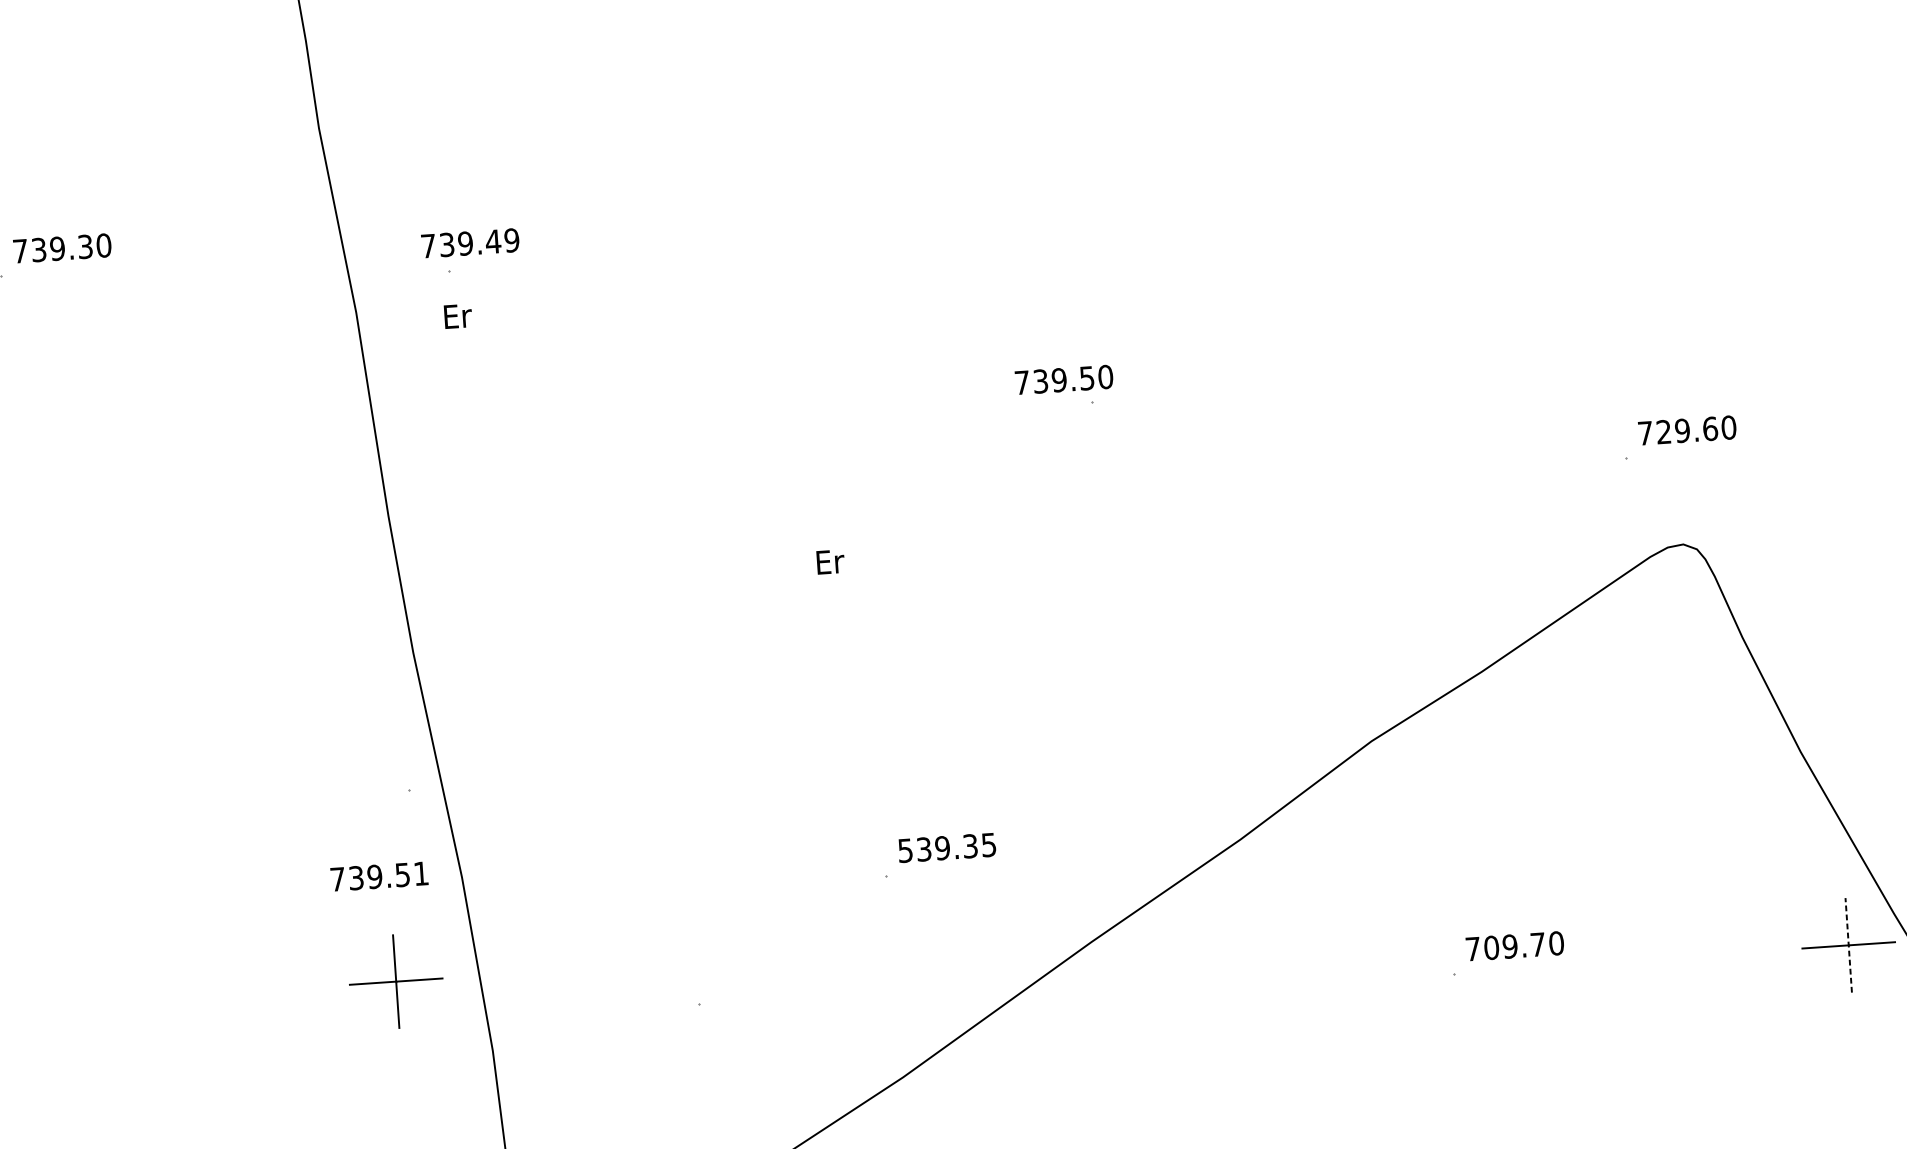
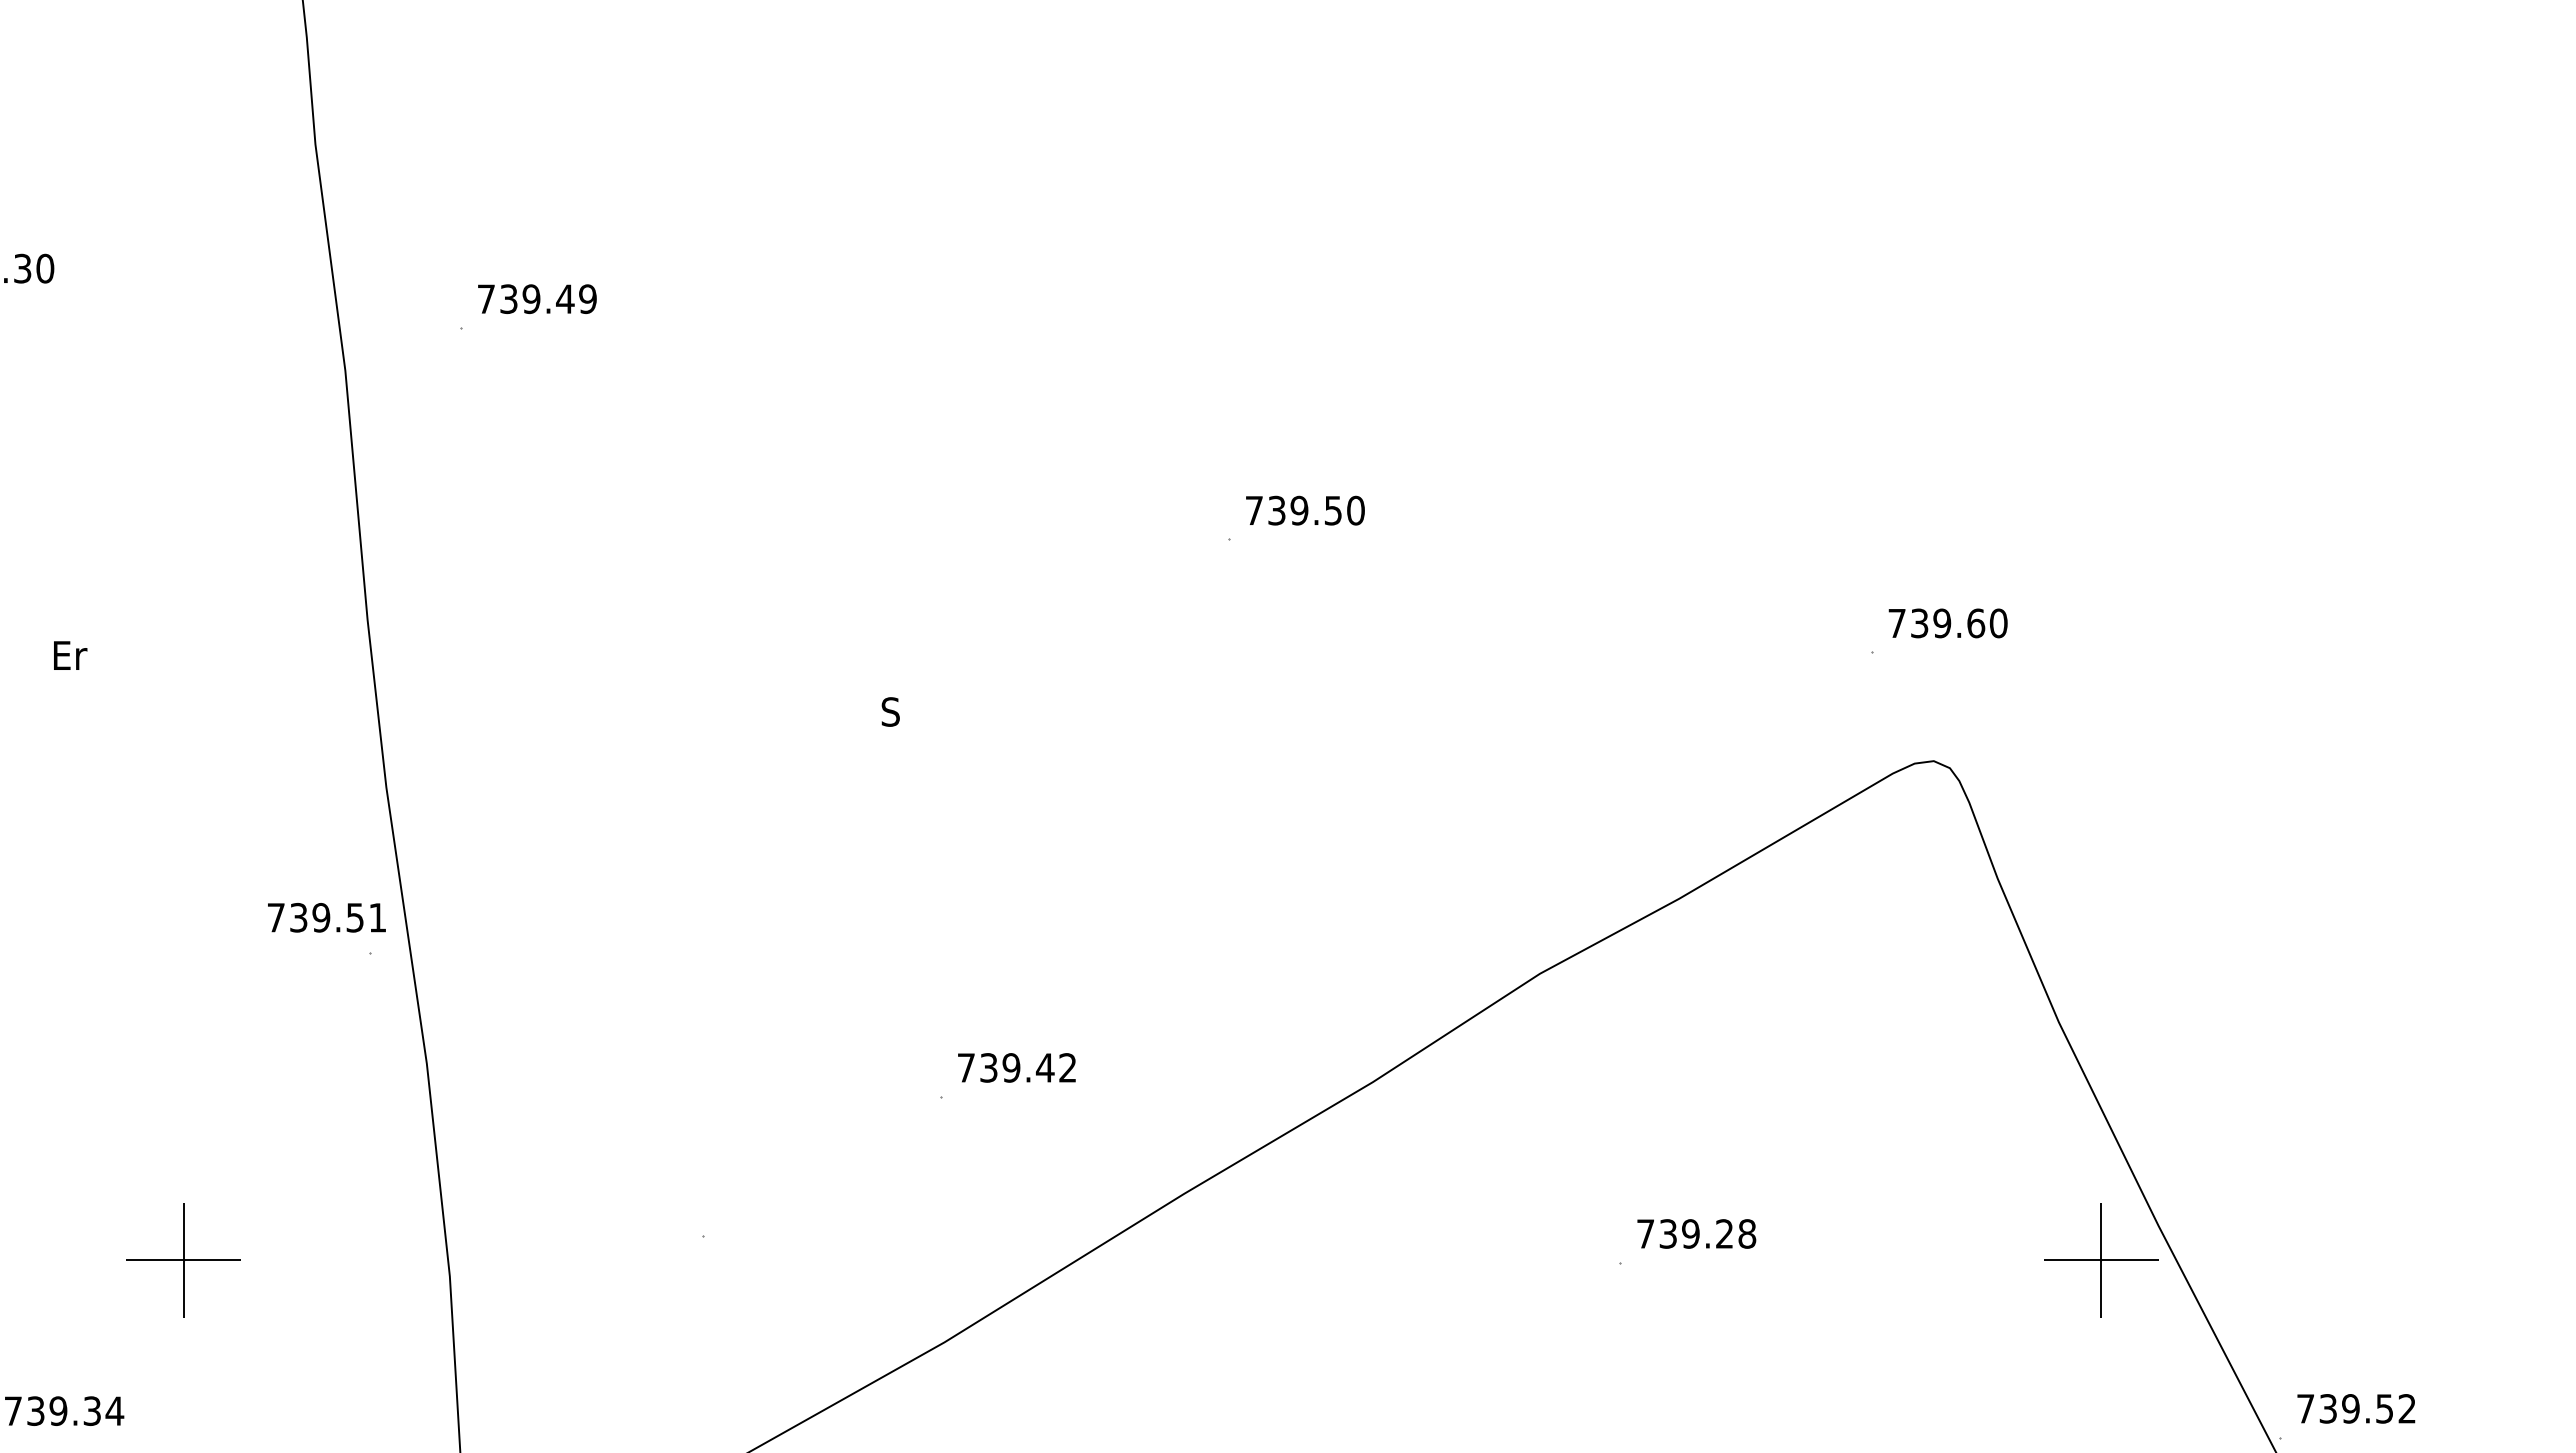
text: (470, 242) -> (537, 298), moved
text: (458, 316) -> (70, 655), moved
text: (1064, 379) -> (1305, 510), moved
text: (1663, 432) -> (1919, 623), 729.60 -> 739.60
text: (829, 561) -> (898, 711), Er -> S
text: (946, 847) -> (1016, 1067), 539.35 -> 739.42
text: (379, 876) -> (326, 917), moved
text: (1523, 945) -> (1707, 1233), 709.70 -> 739.28
line: (1849, 945) -> (2101, 1260), dashed -> solid
part: (396, 981) -> (183, 1260), moved

